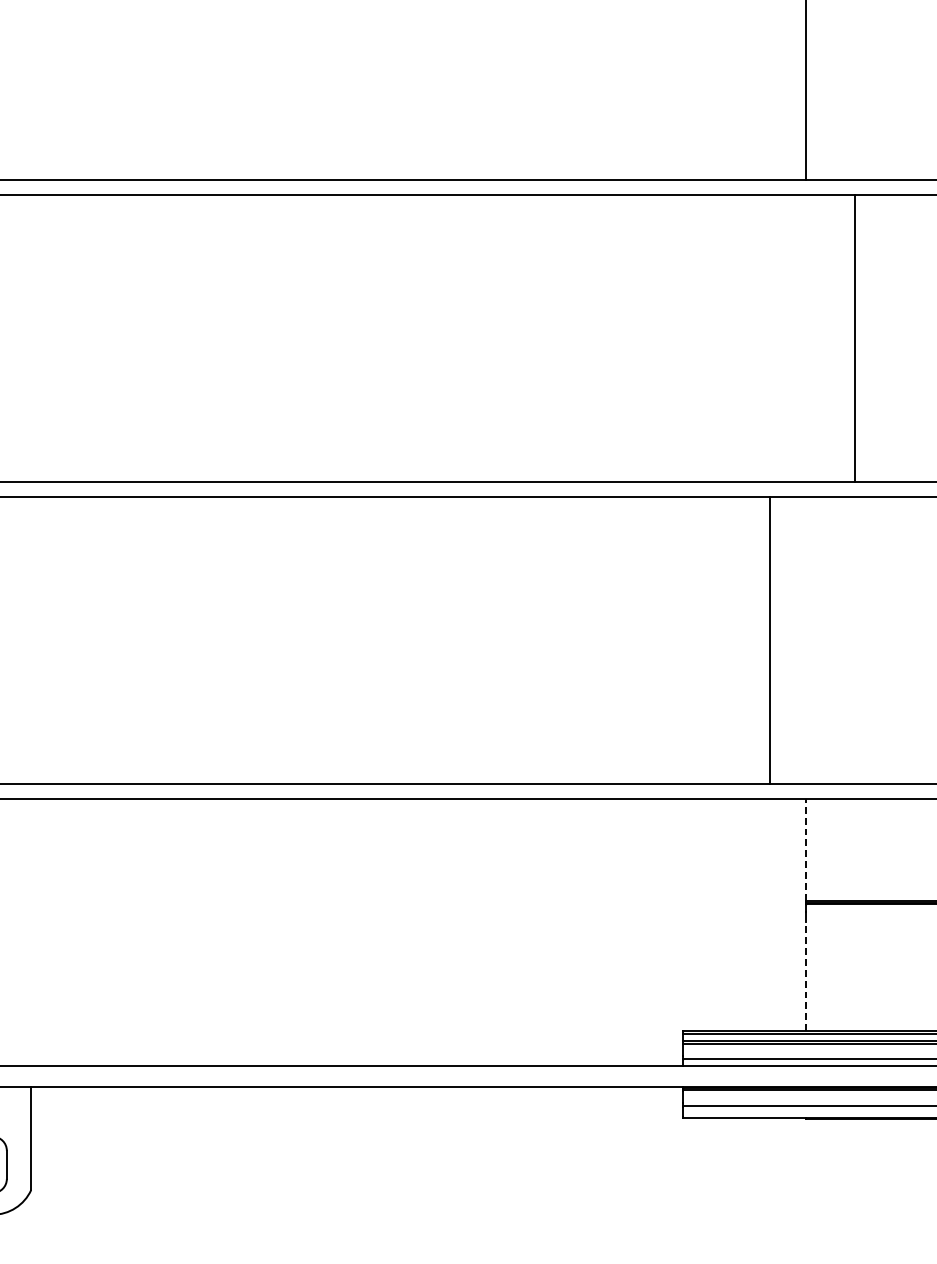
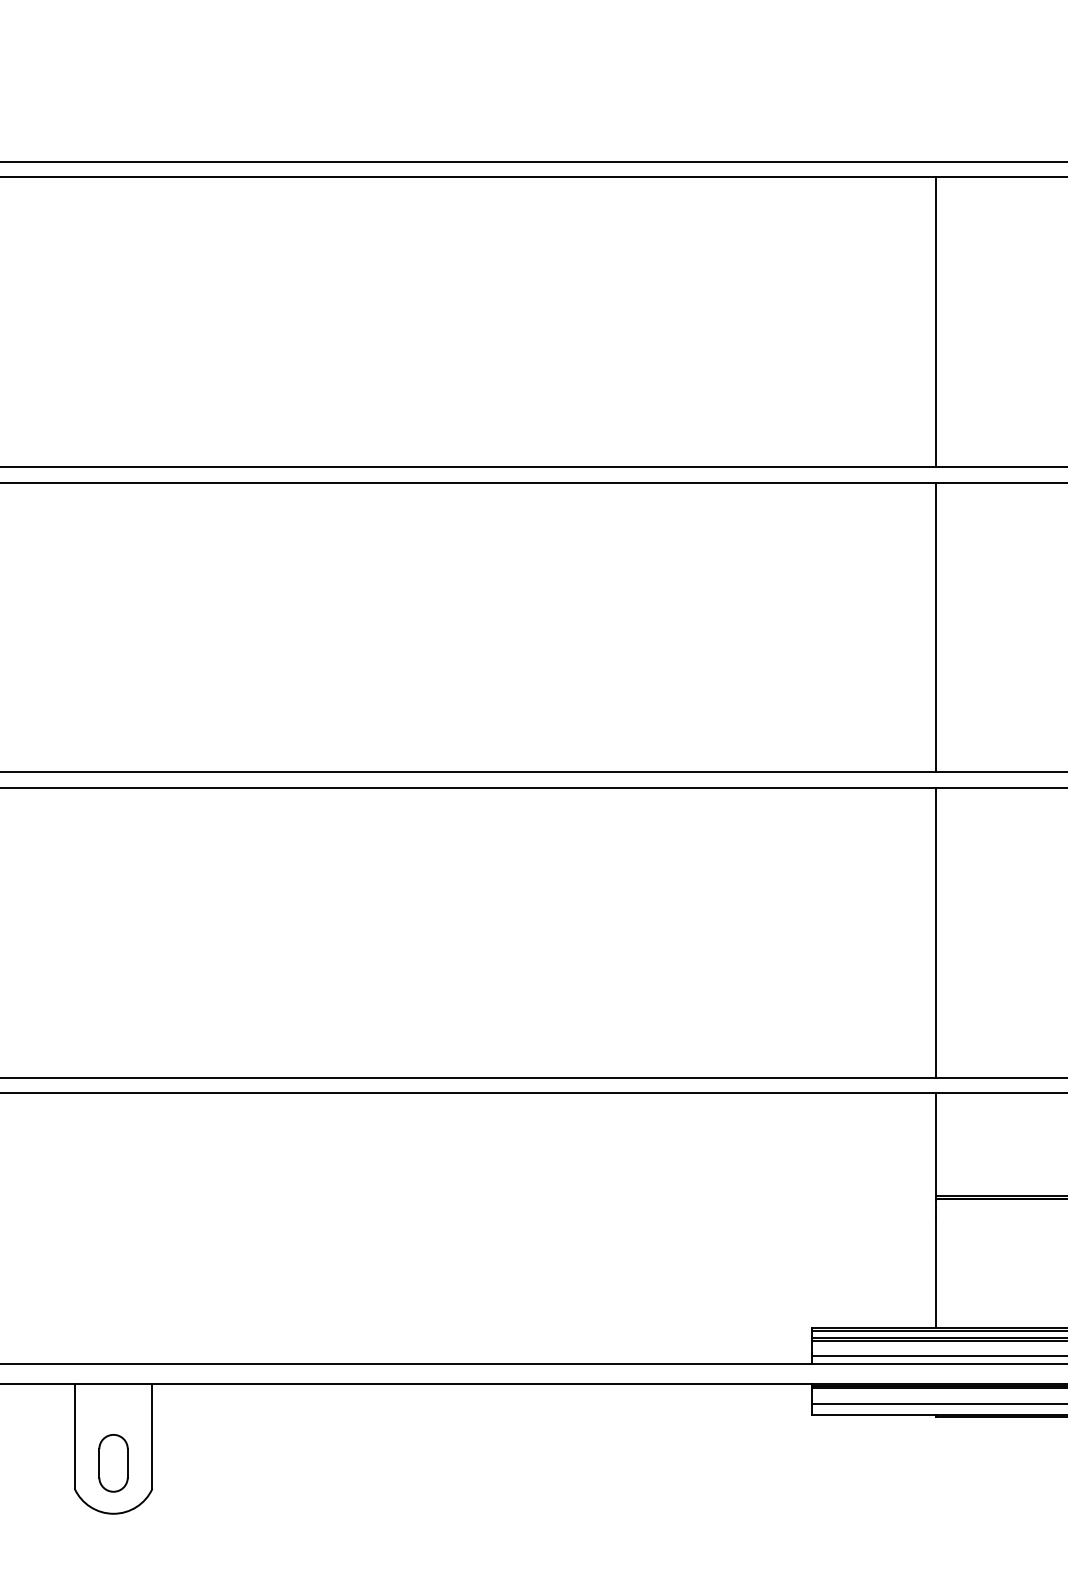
line: (854, 338) -> (936, 627), moved
line: (769, 640) -> (936, 932), moved
line: (806, 849) -> (936, 1144), dashed -> solid
line: (806, 976) -> (936, 1272), dashed -> solid

